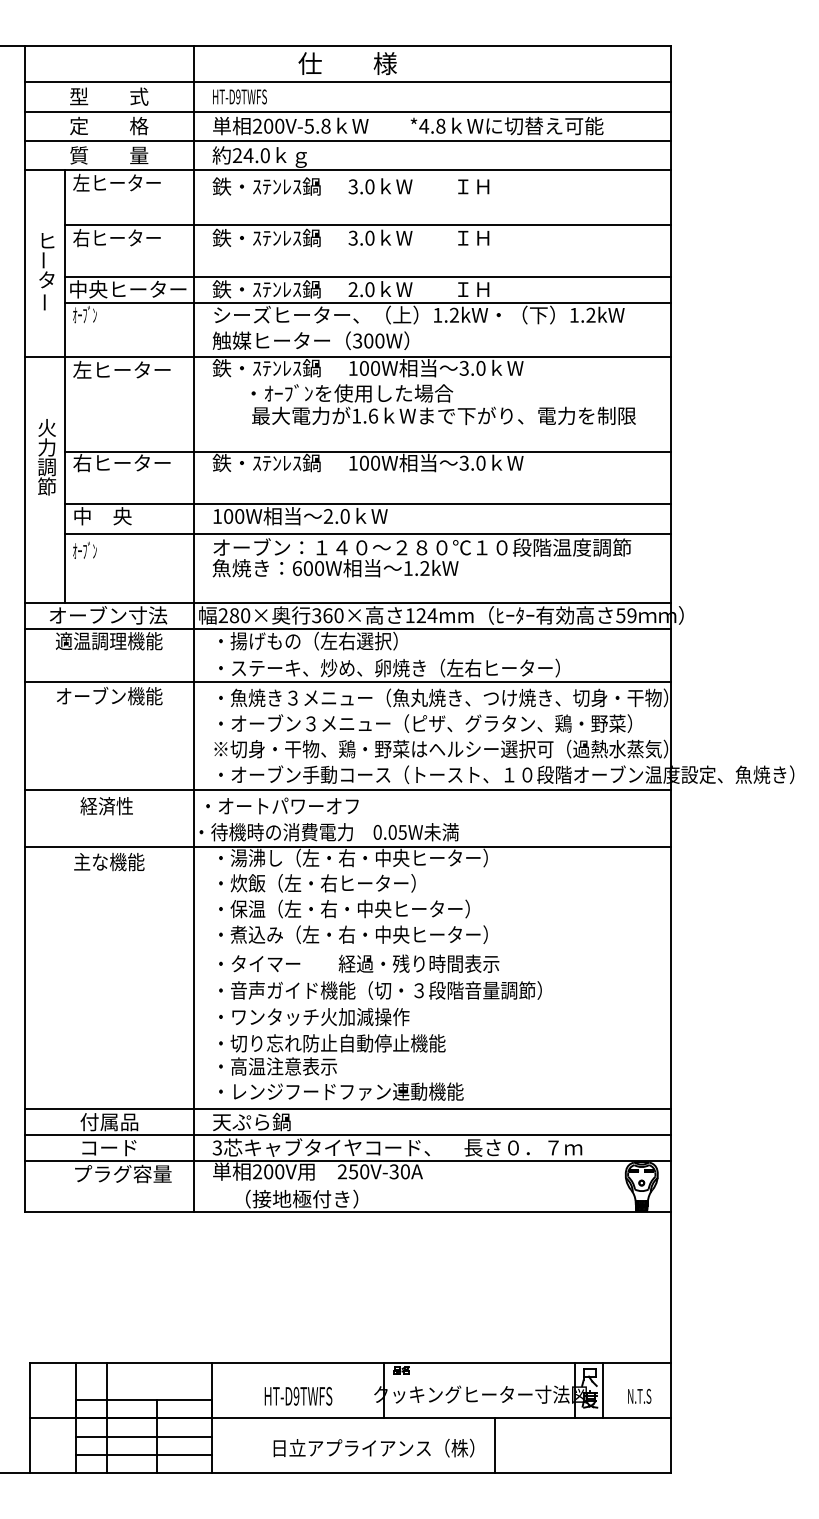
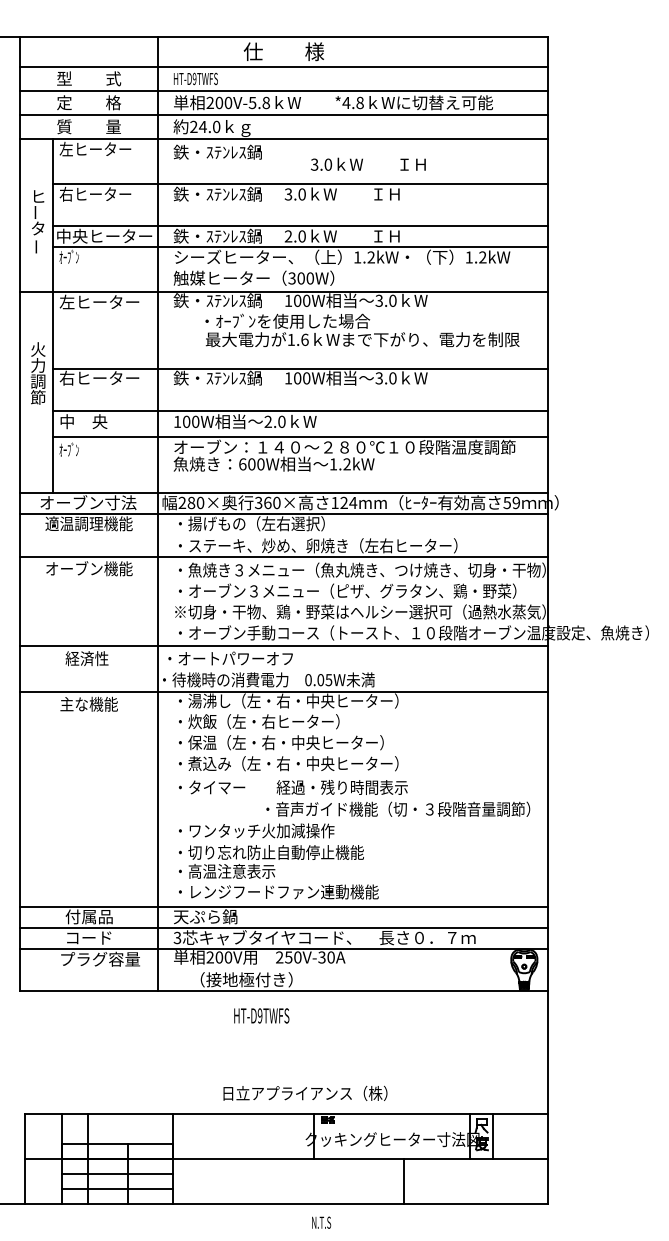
text: (418, 186) -> (368, 164), moved
text: (380, 990) -> (398, 809), moved
text: (298, 1395) -> (261, 1015), moved
text: (639, 1396) -> (321, 1222), moved
text: (373, 1447) -> (305, 1092), moved

